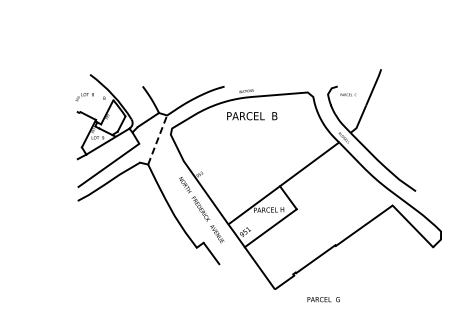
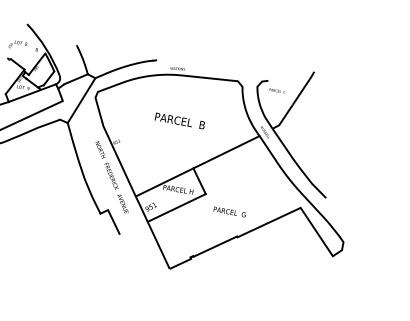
text: (252, 116) -> (180, 121), moved
line: (157, 139) -> (81, 100), dashed -> solid
text: (323, 299) -> (229, 211), moved

